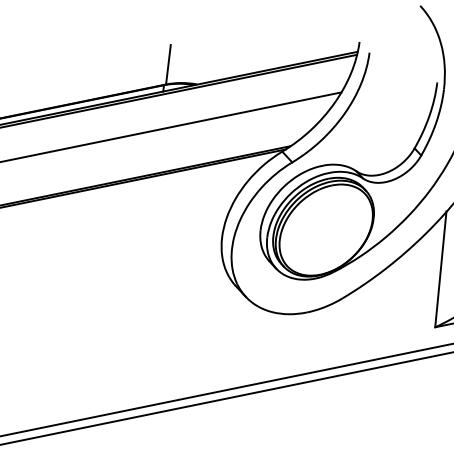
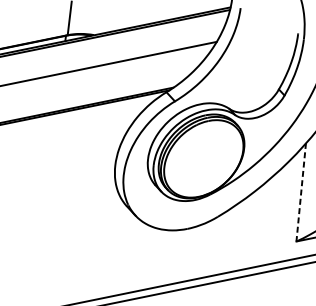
line: (440, 269) -> (300, 192), solid -> dashed

